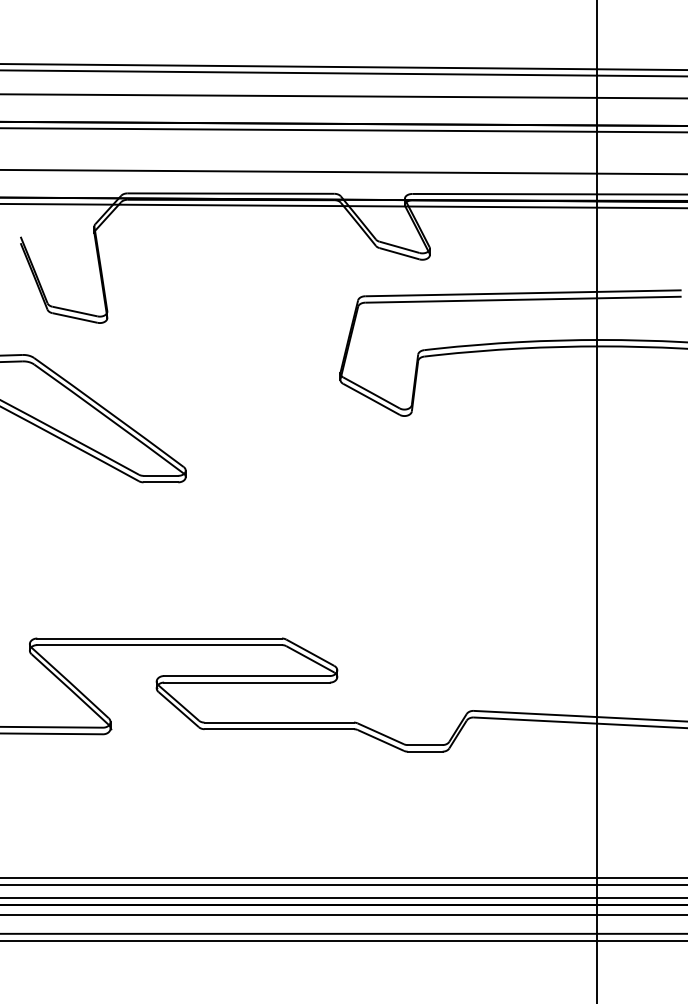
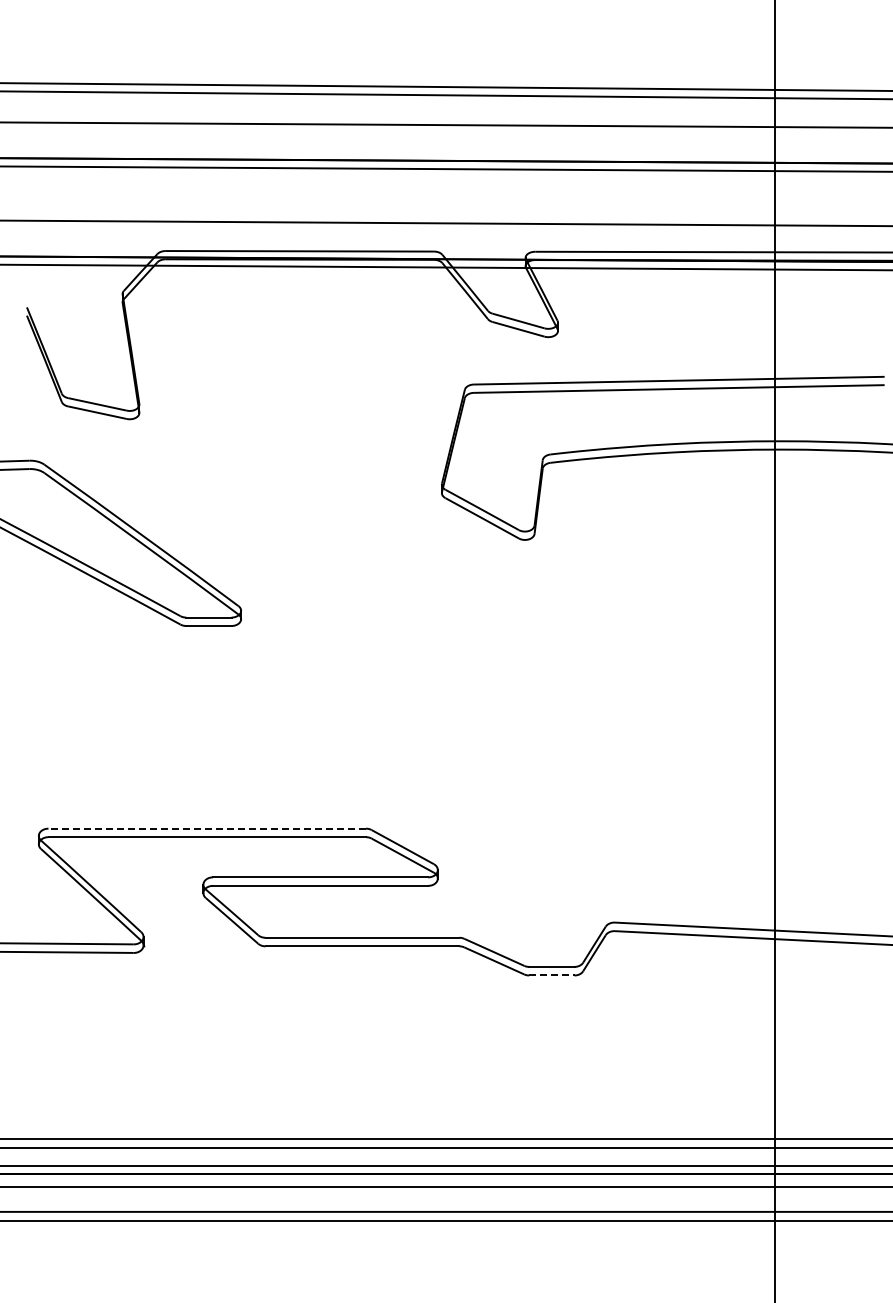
line: (159, 638) -> (207, 828), solid -> dashed
line: (424, 751) -> (551, 975), solid -> dashed

